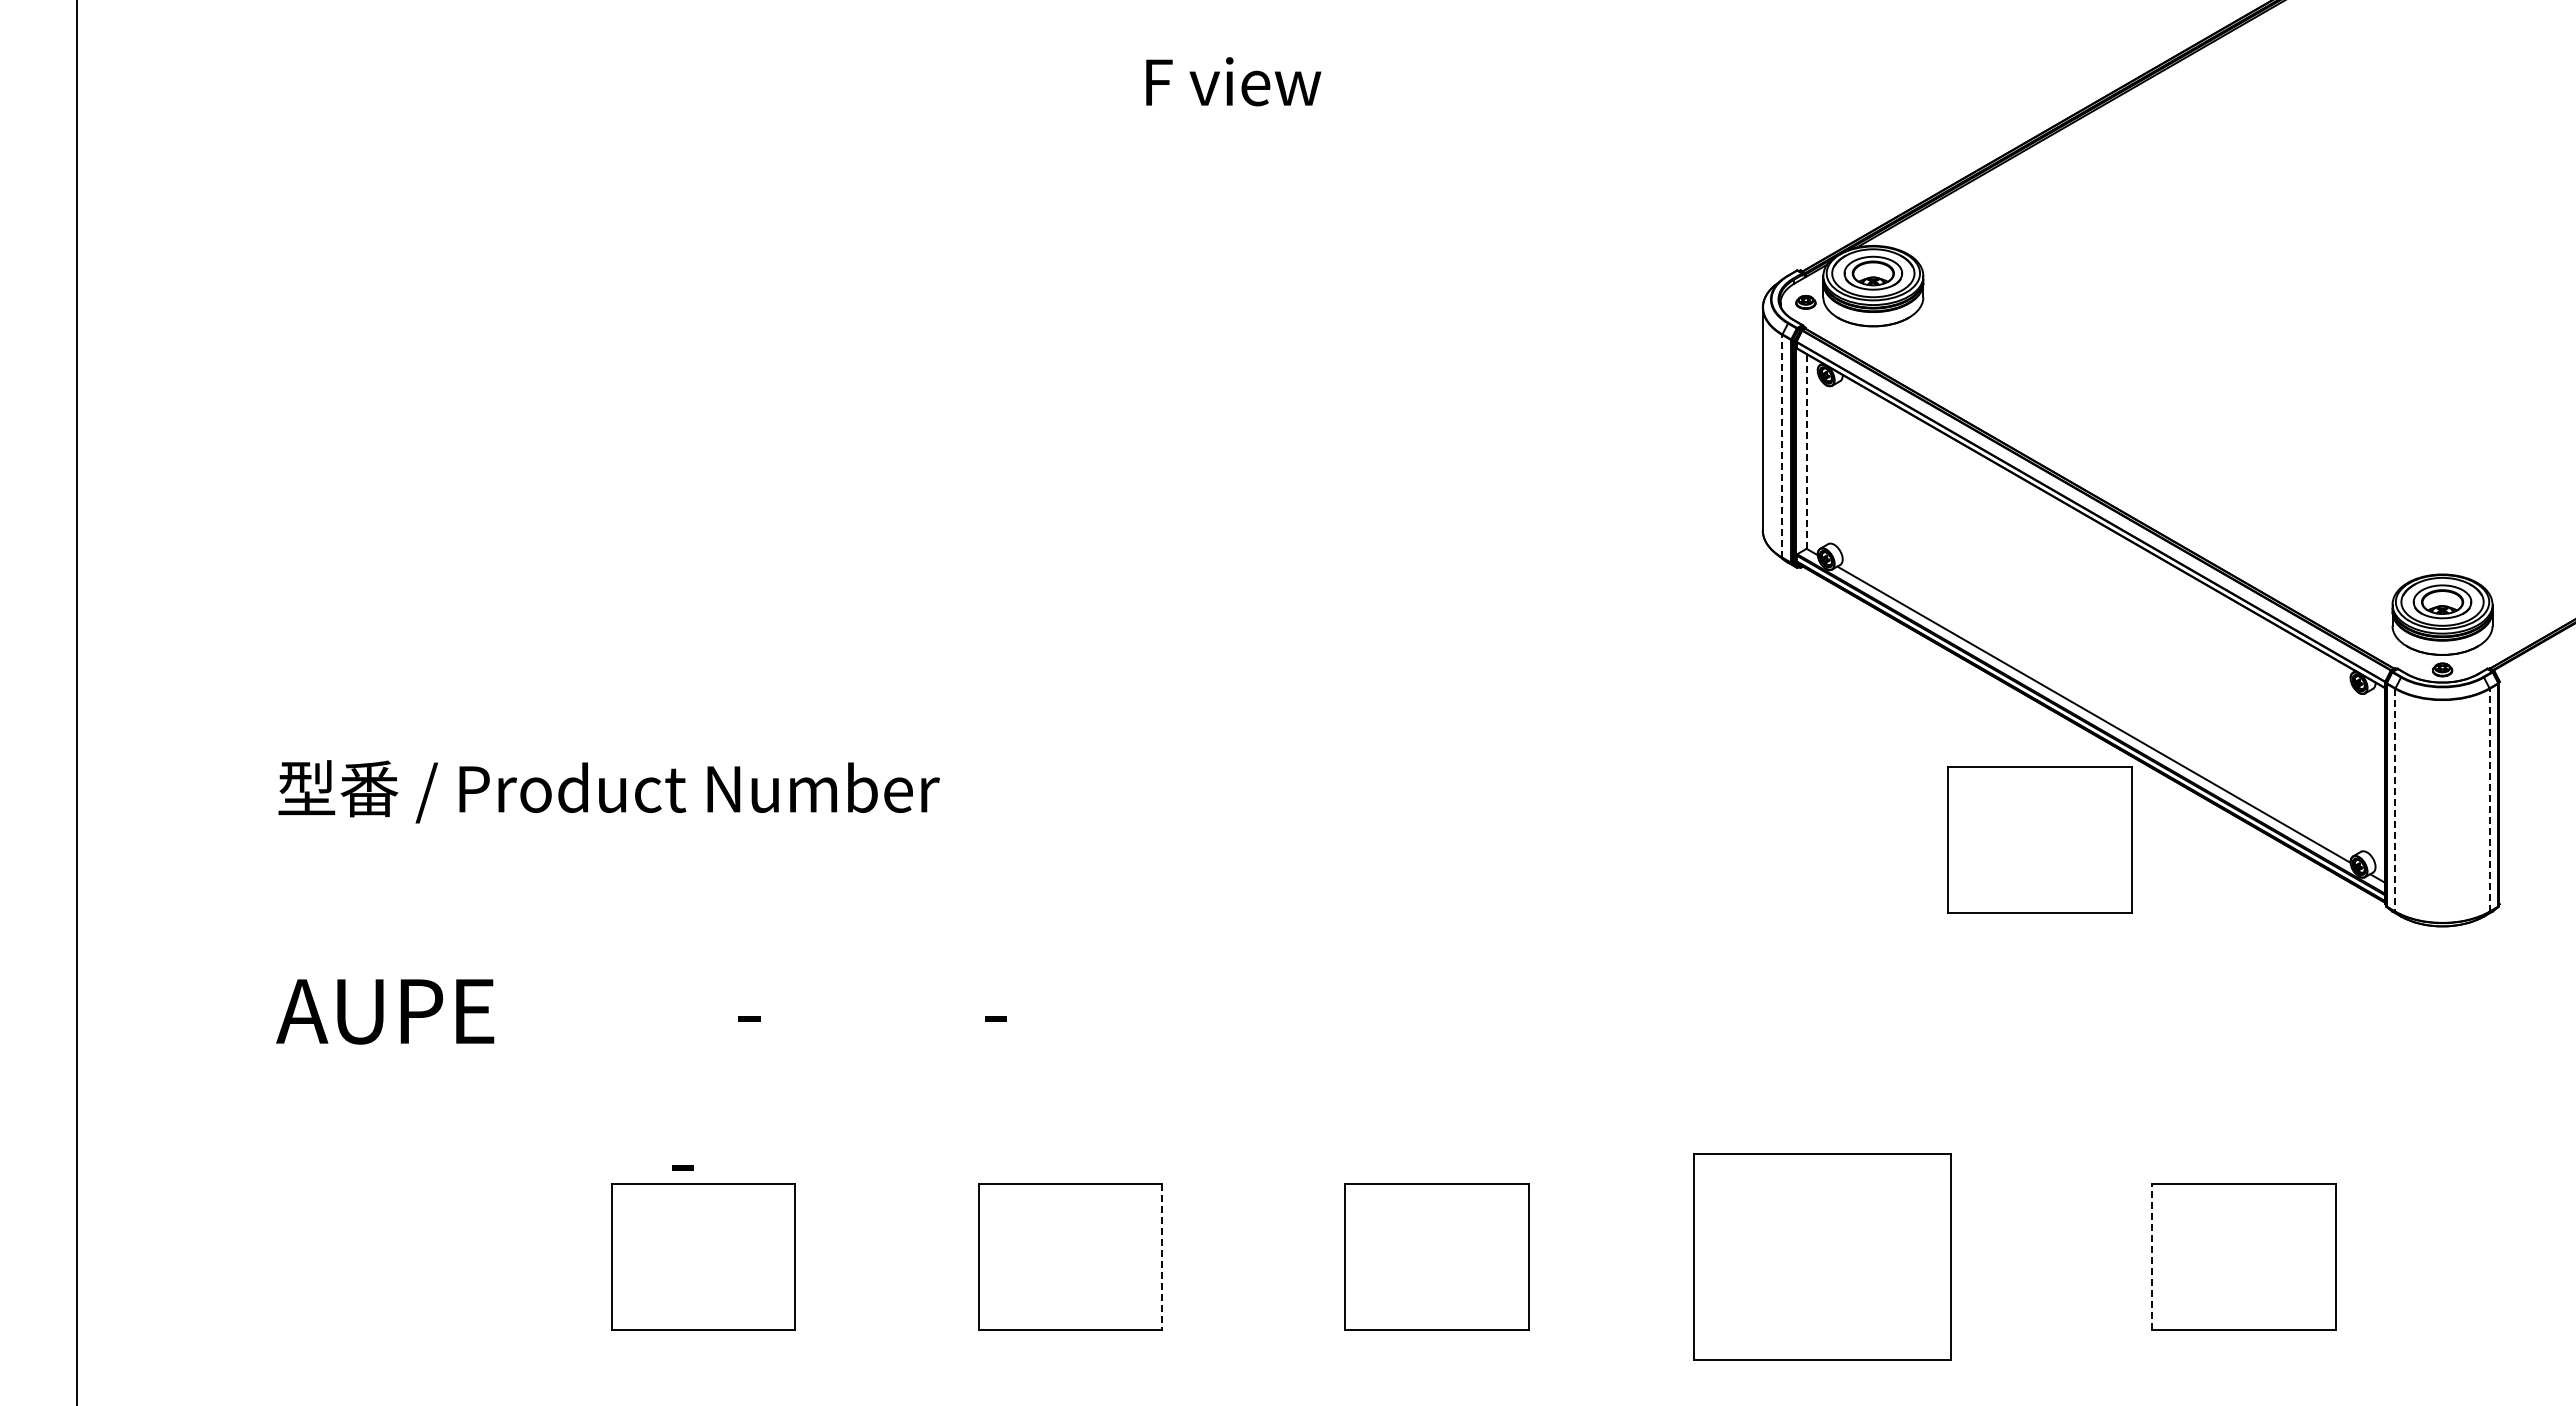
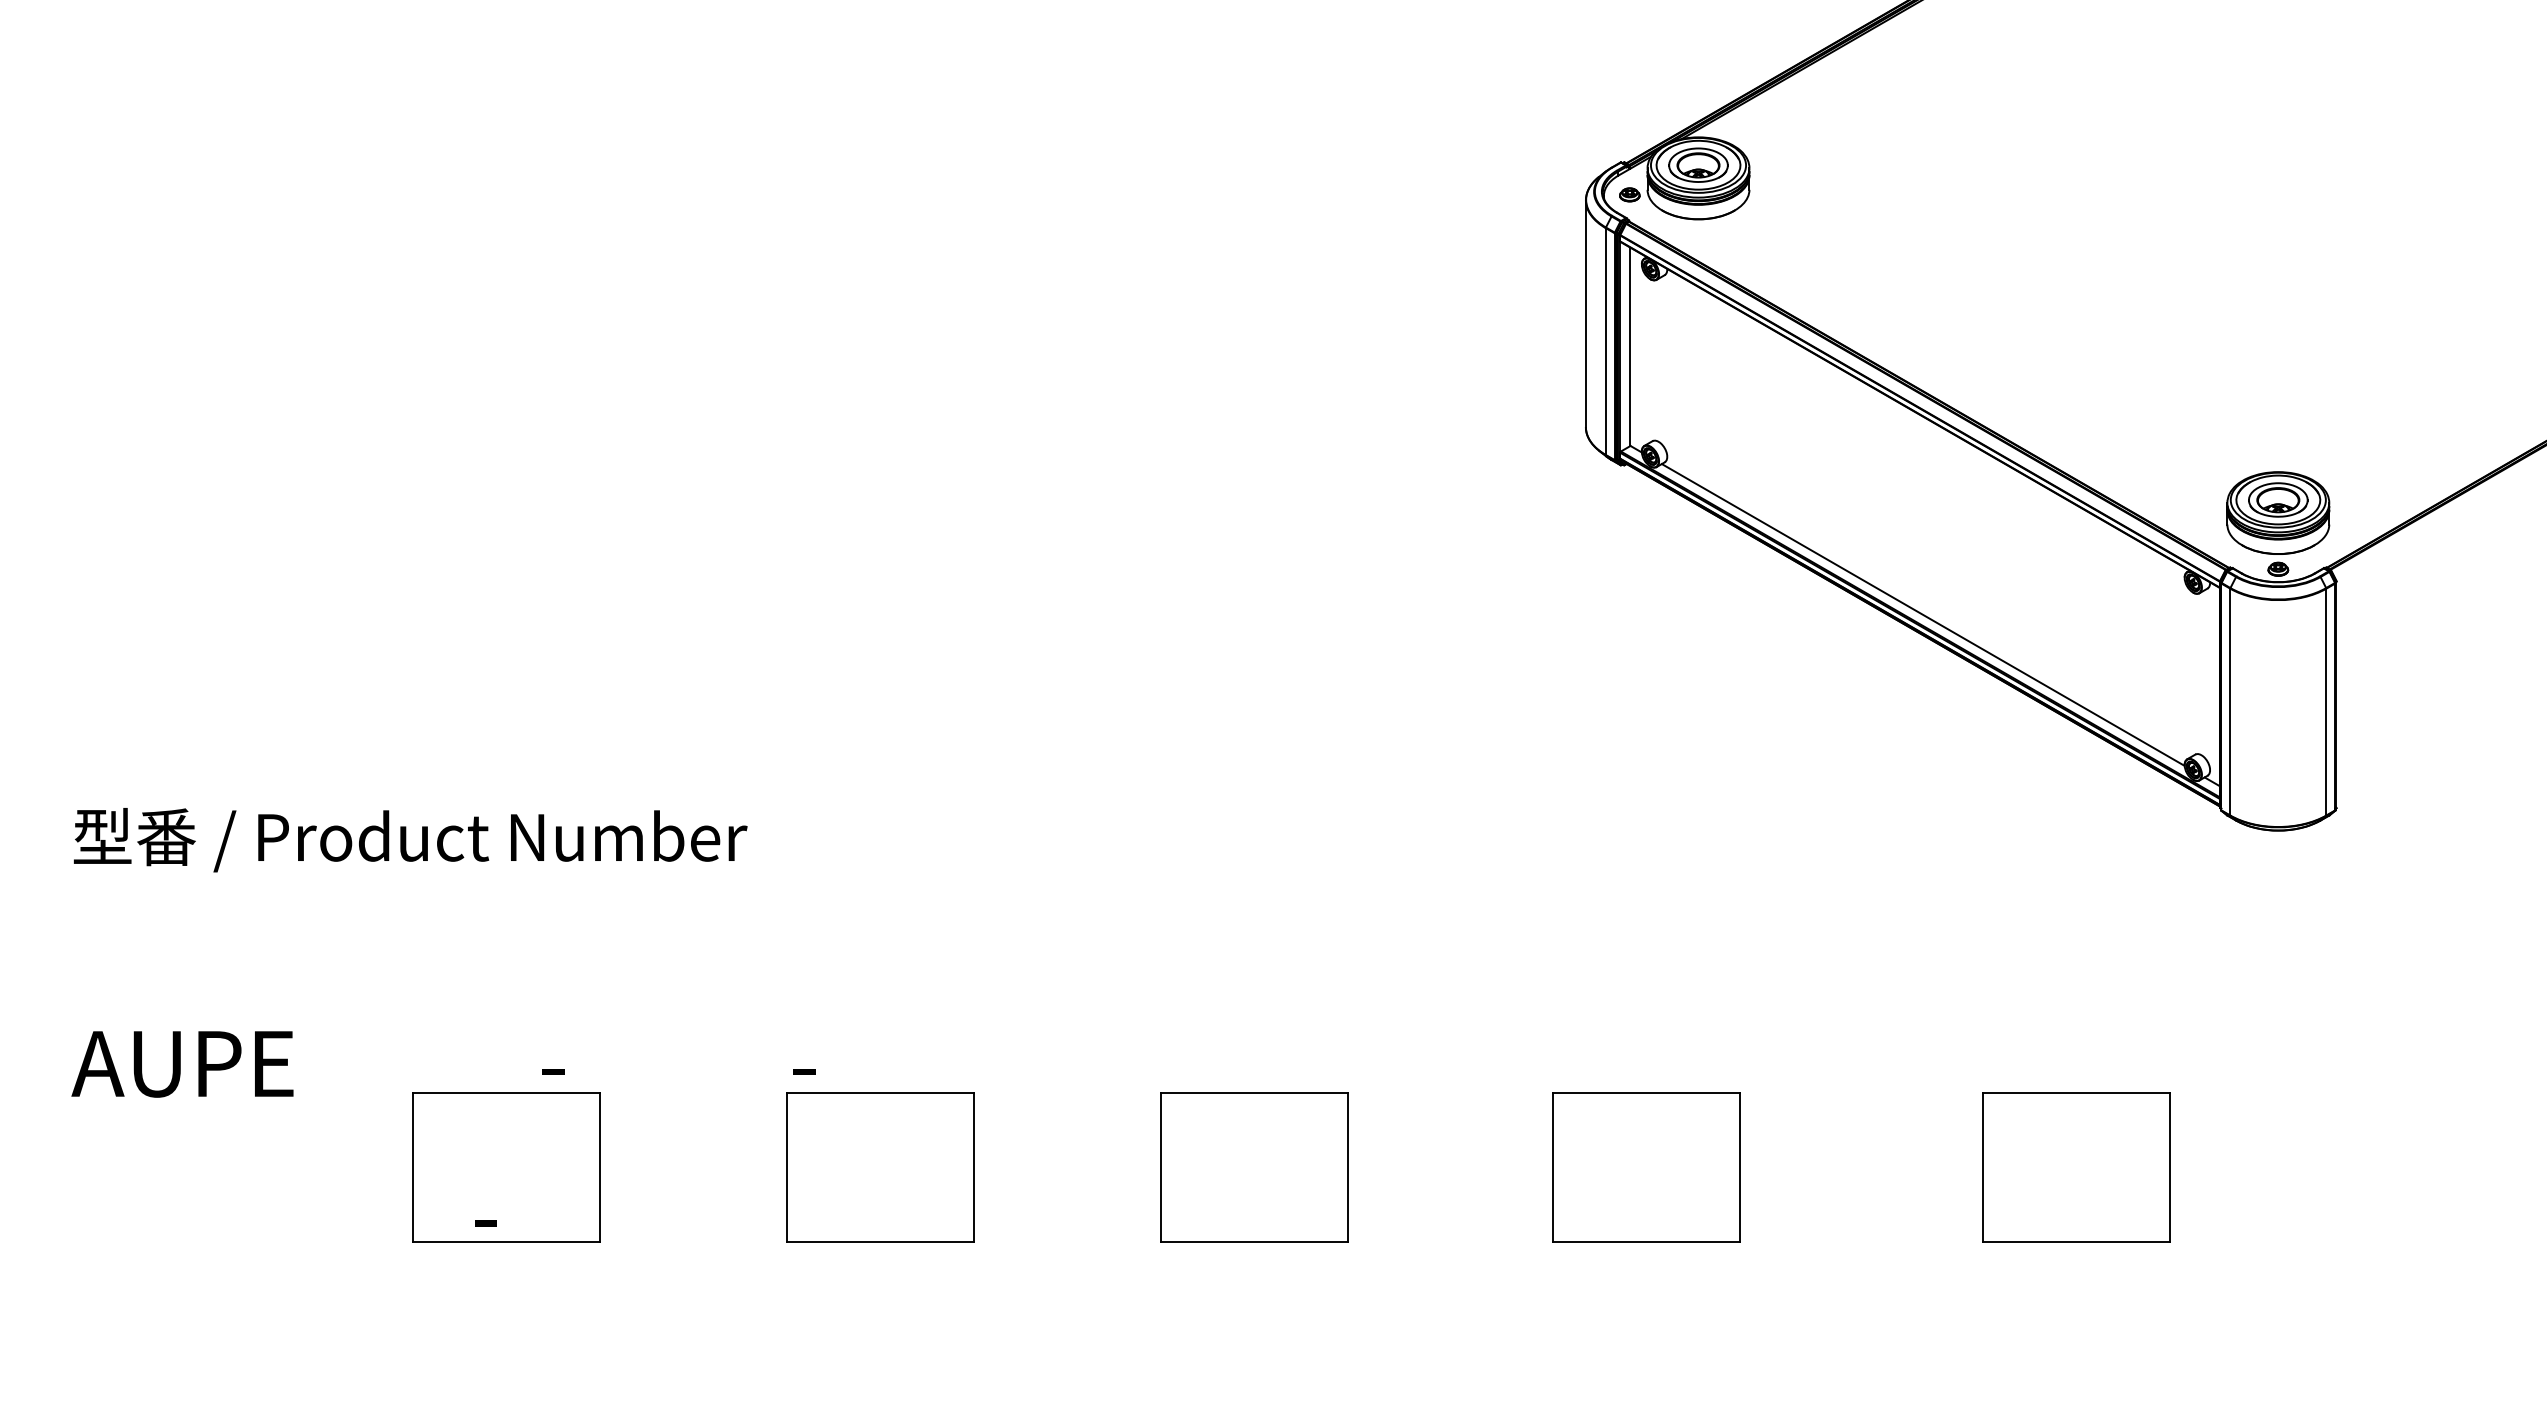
line: (1782, 445) -> (1605, 340), dashed -> solid
line: (1806, 450) -> (1630, 345), dashed -> solid
line: (2489, 799) -> (2326, 701), dashed -> solid
line: (2395, 800) -> (2230, 702), dashed -> solid
part: (2039, 839) -> (1867, 742), removed
text: (641, 965) -> (443, 1017), moved
part: (1822, 1256) -> (1646, 1166), size x0.71
line: (2152, 1256) -> (1982, 1166), dashed -> solid
line: (1162, 1257) -> (974, 1167), dashed -> solid

